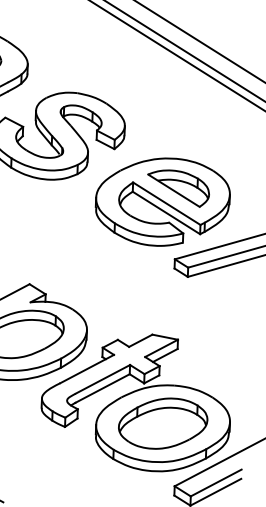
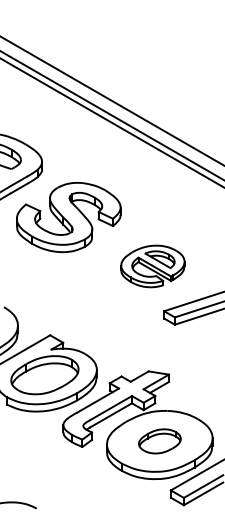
part: (162, 202) -> (152, 266), size x0.6
part: (162, 423) -> (159, 441), size x0.6

